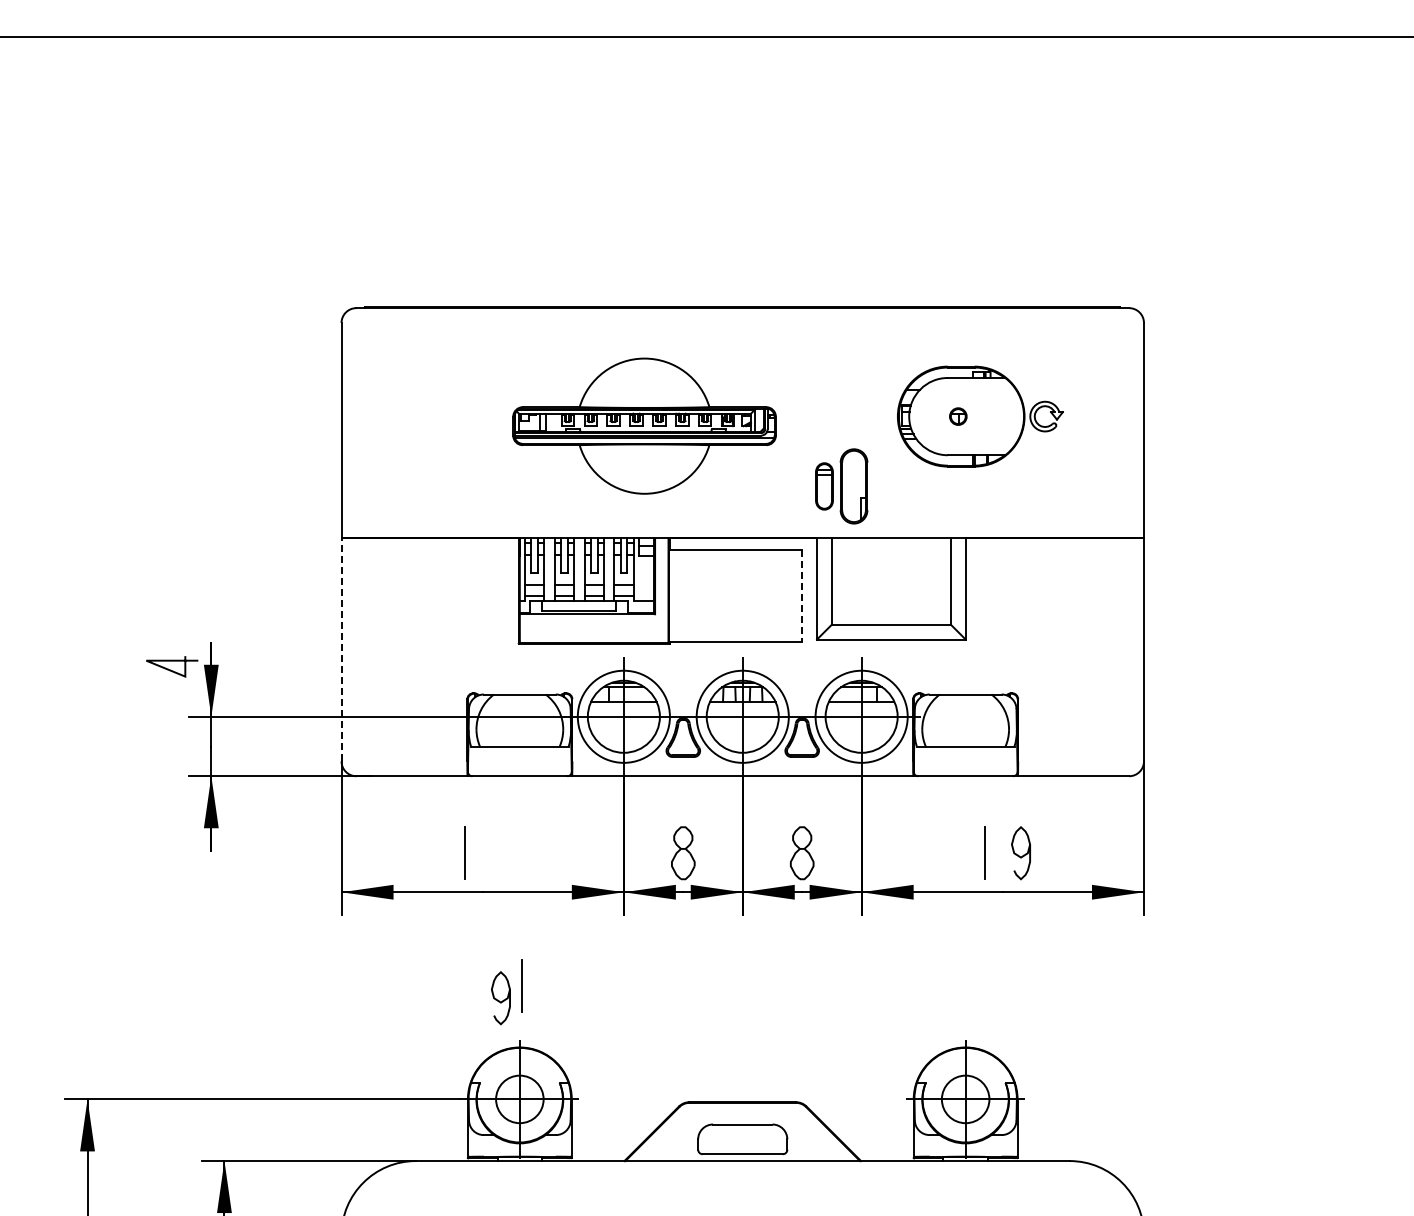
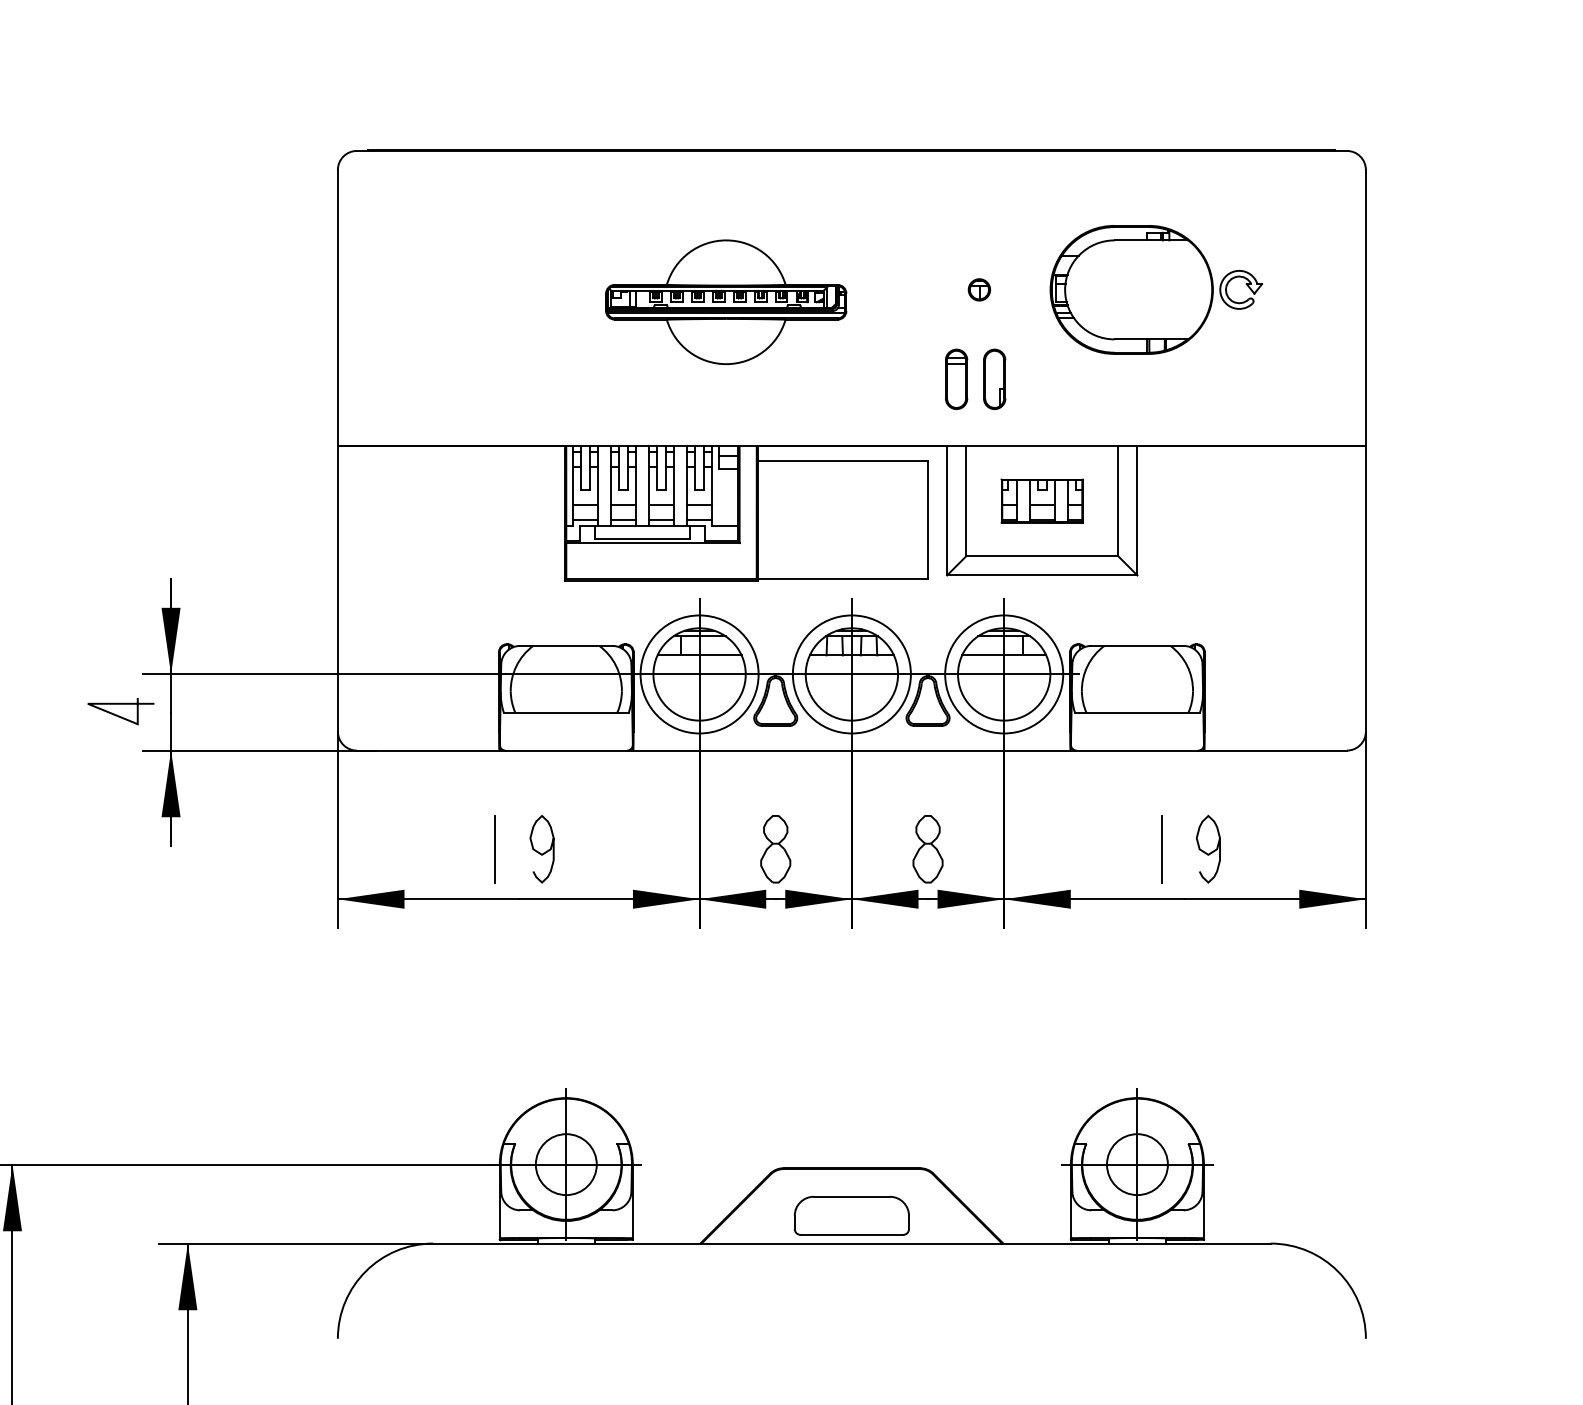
part: (958, 416) -> (979, 289), moved
part: (644, 426) -> (726, 302), size x0.71
part: (854, 486) -> (995, 379), size x0.62
part: (891, 581) -> (1042, 501), added
line: (802, 596) -> (928, 520), dashed -> solid
line: (341, 649) -> (337, 588), dashed -> solid
line: (170, 669) -> (118, 715), moved
line: (521, 985) -> (568, 1018), removed
curve: (498, 999) -> (538, 850), moved

